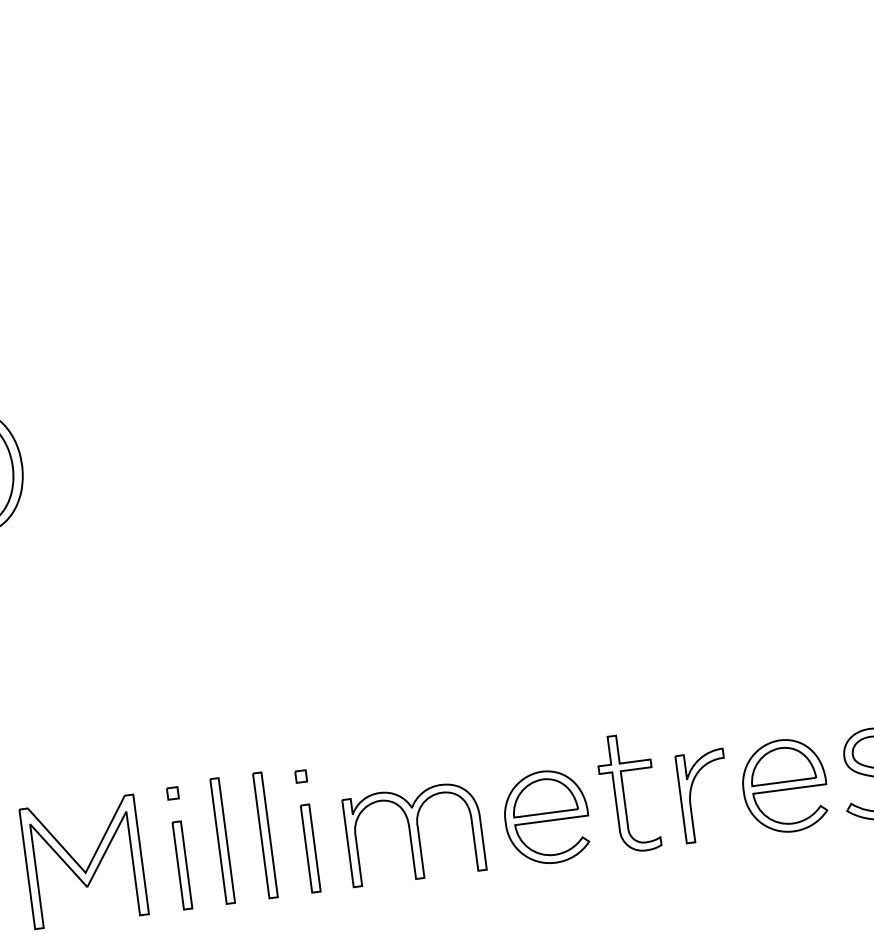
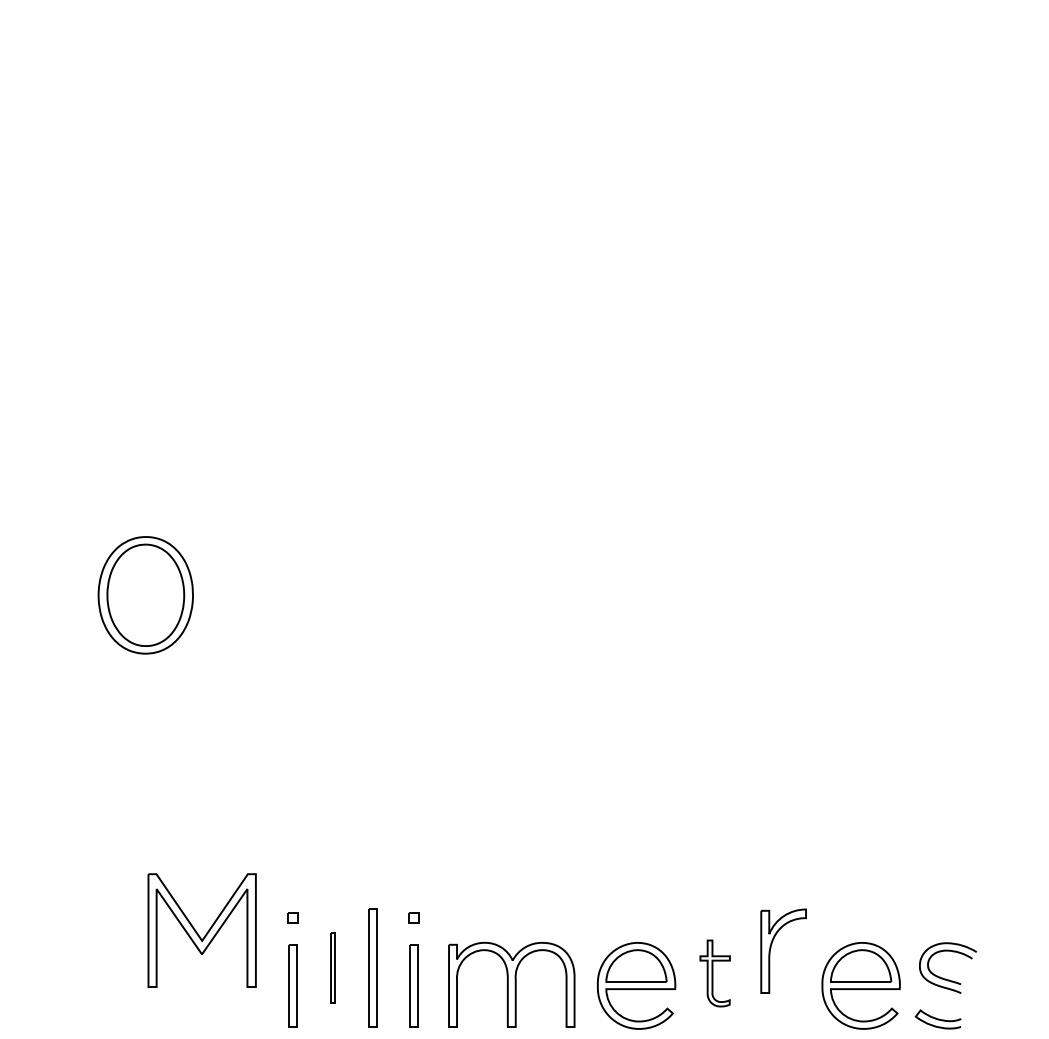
part: (627, 793) -> (714, 973), size x0.6
part: (691, 794) -> (771, 948), moved
part: (221, 840) -> (332, 967), size x0.6
part: (83, 861) -> (201, 930), moved

